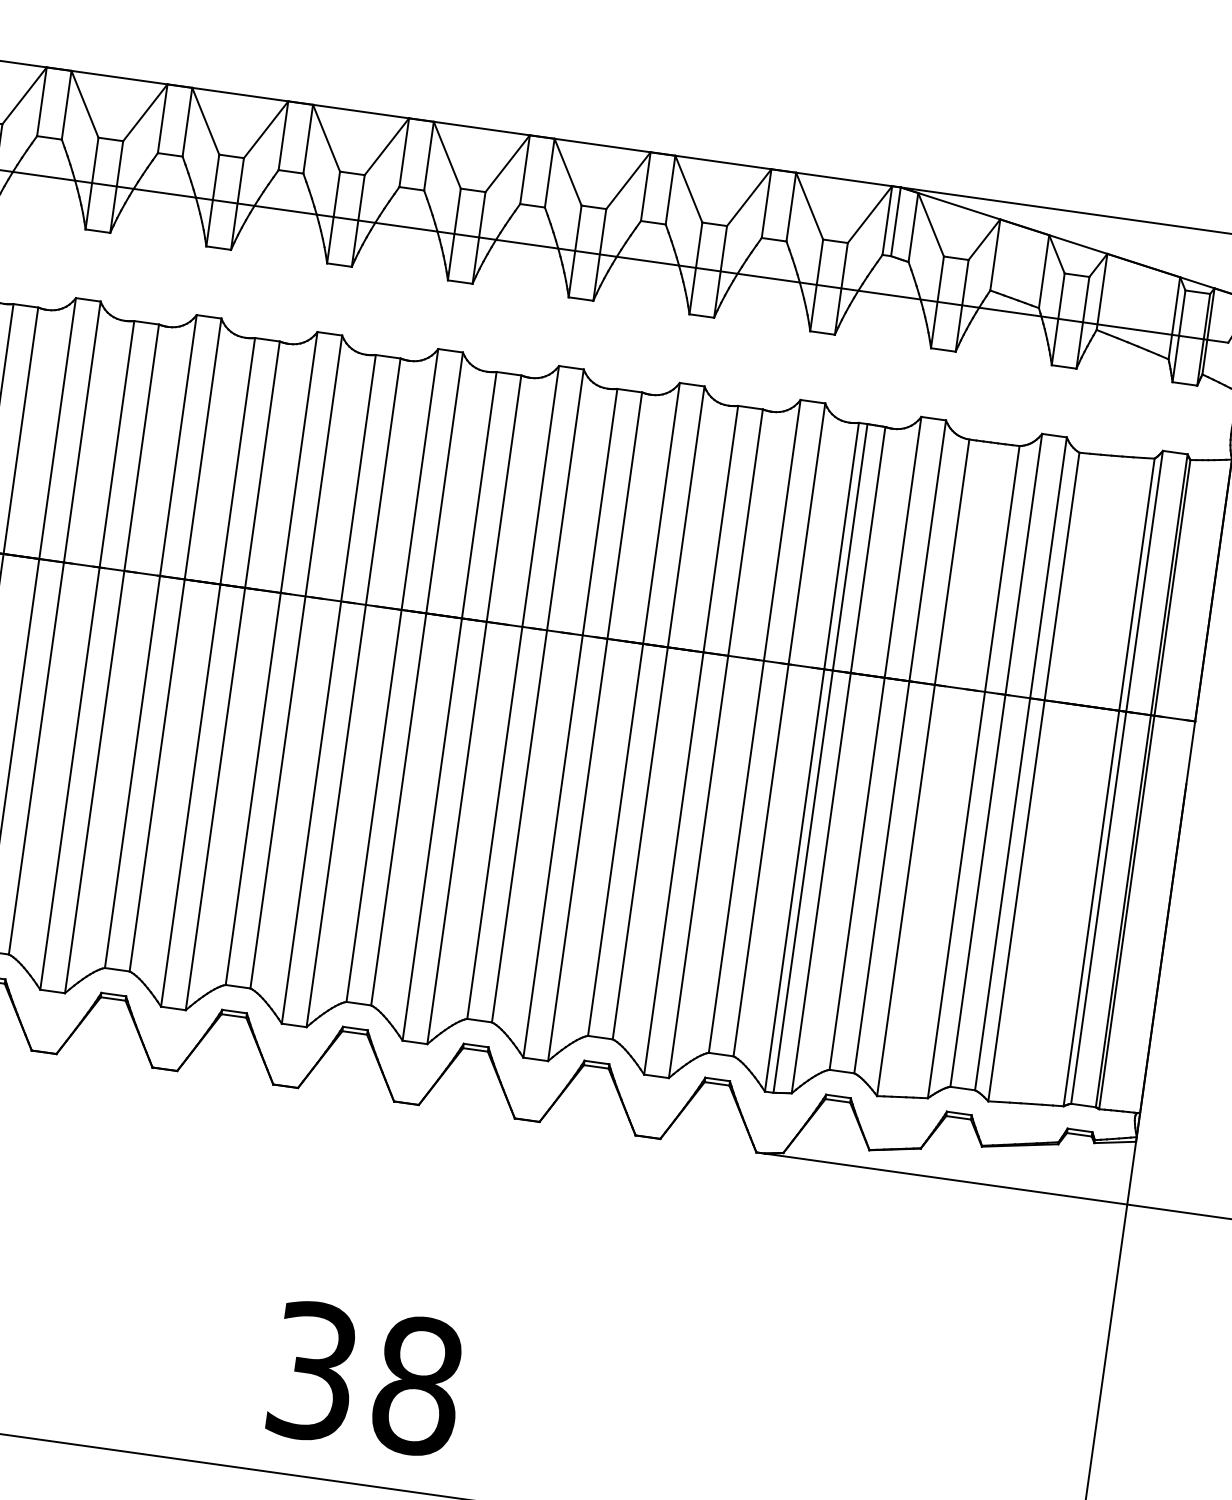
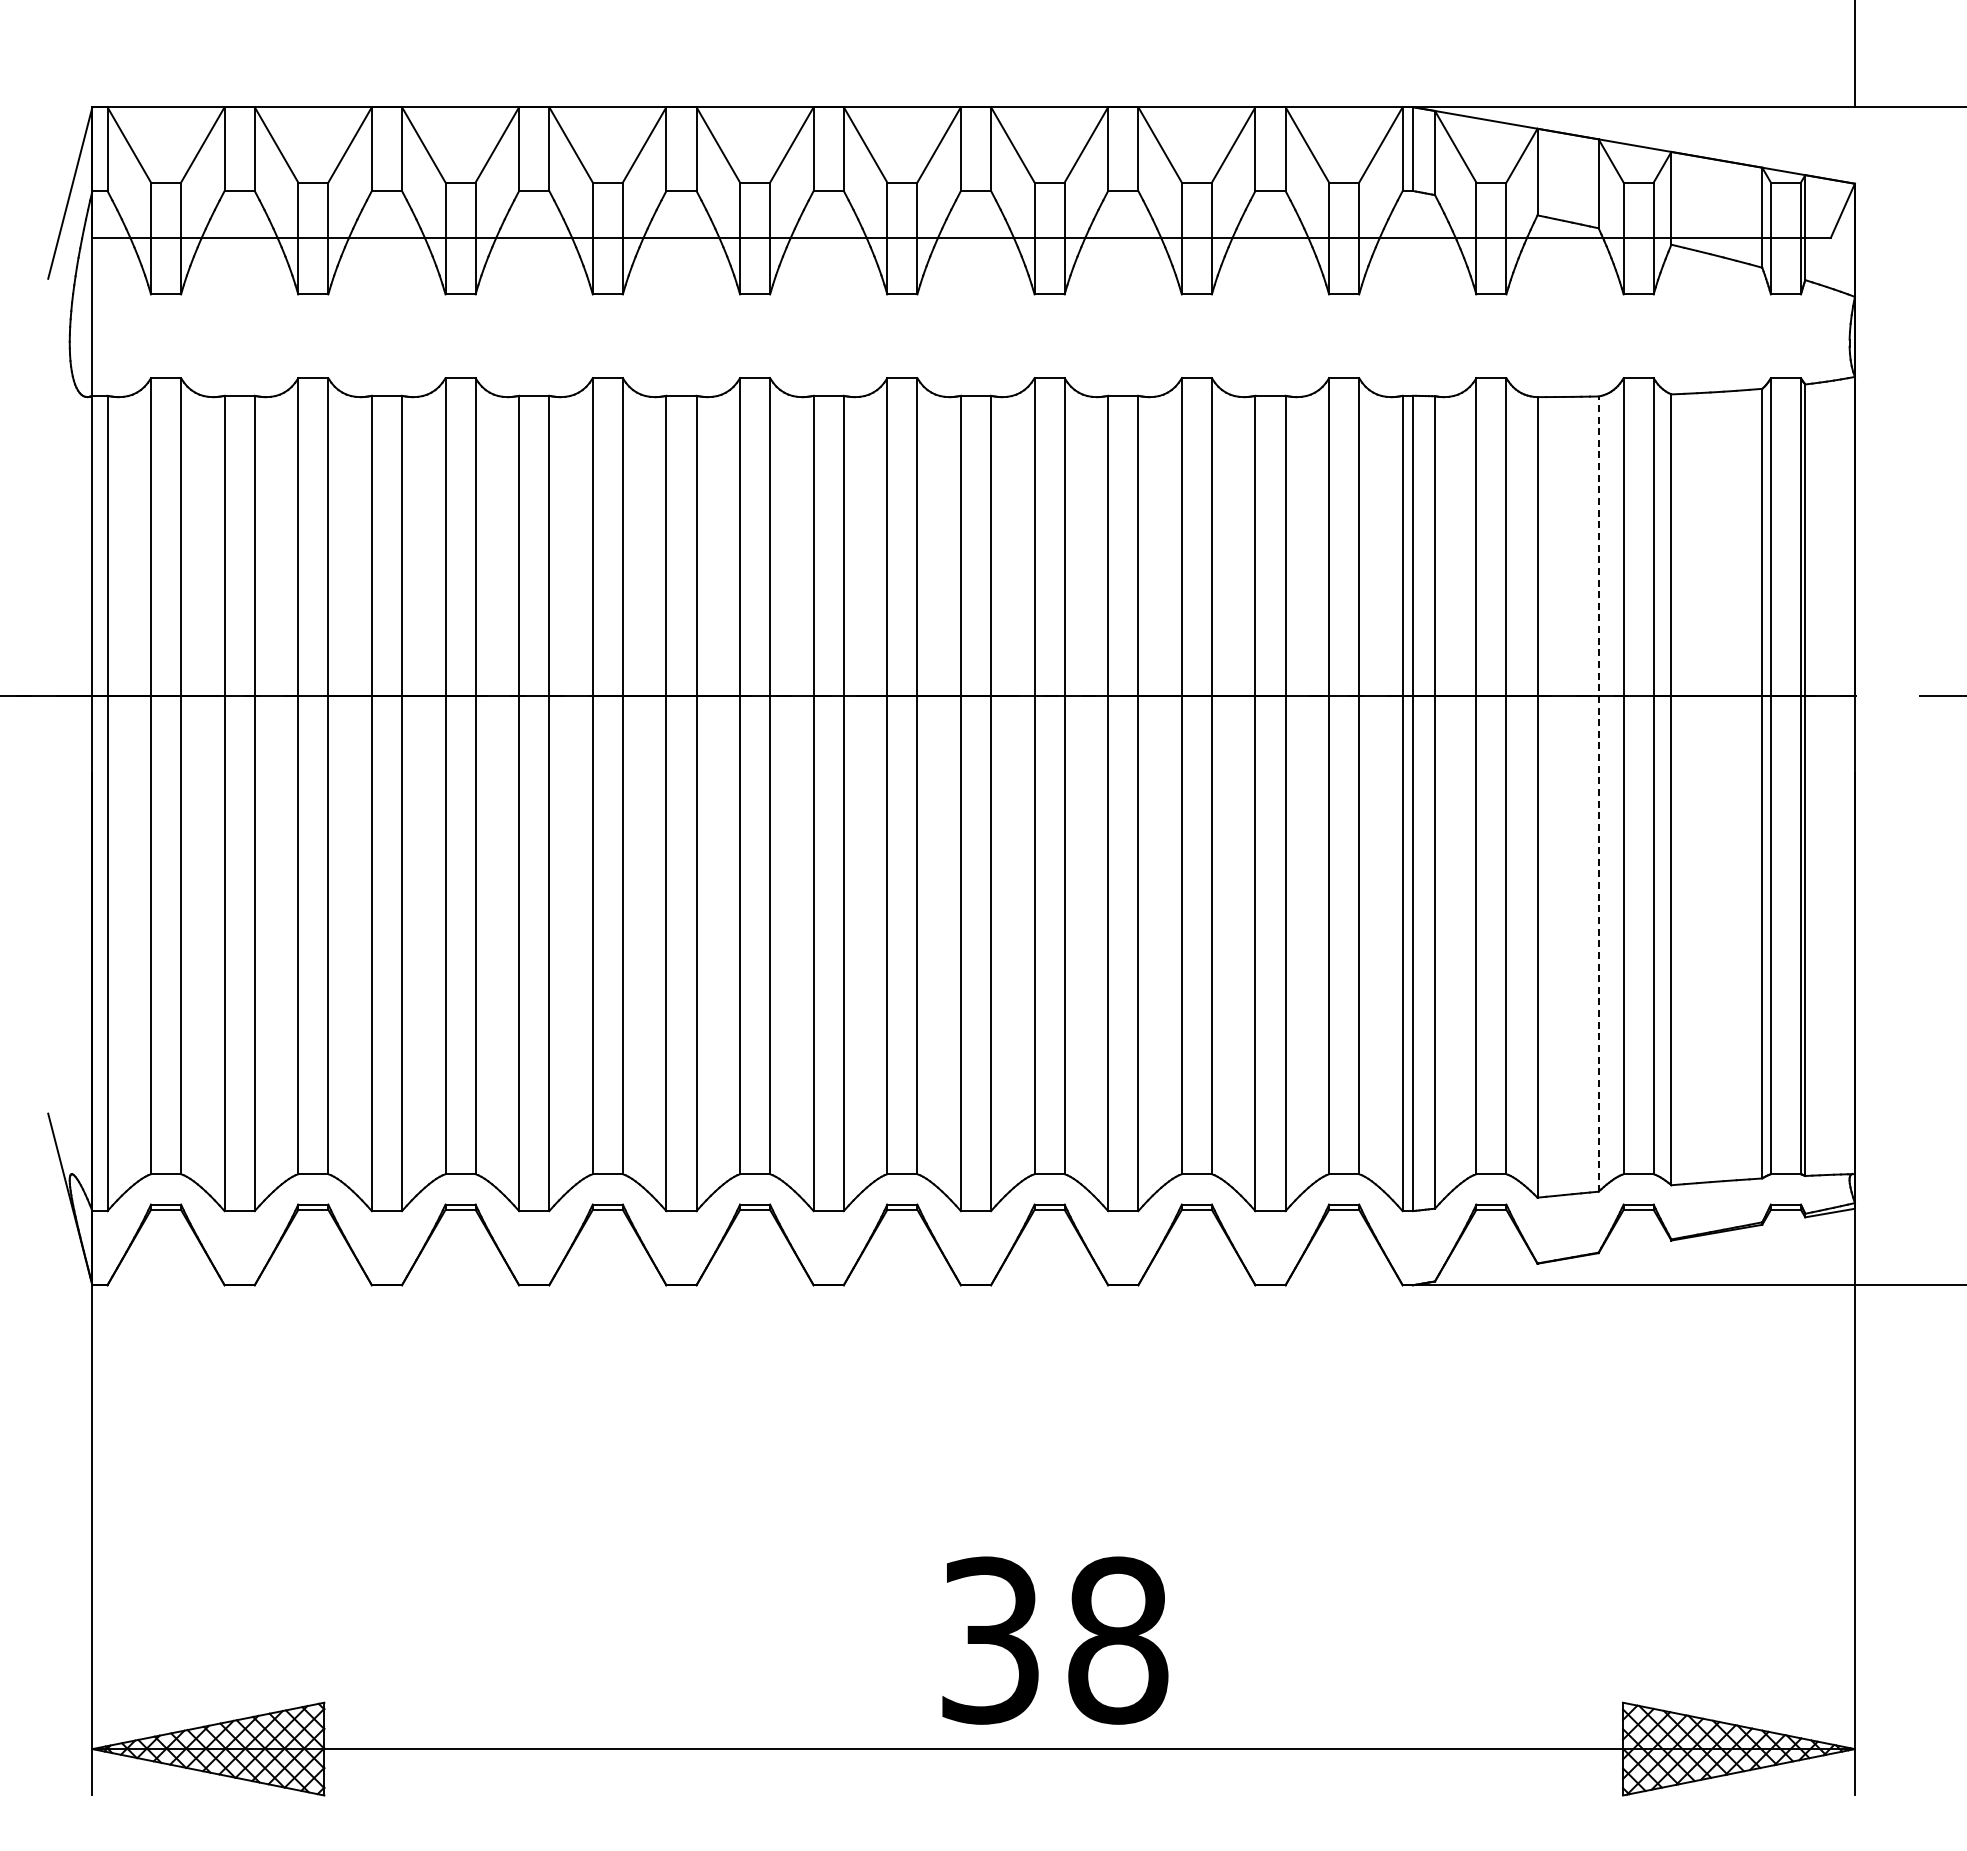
line: (973, 772) -> (1598, 794), solid -> dashed
text: (366, 1378) -> (1055, 1640), moved

